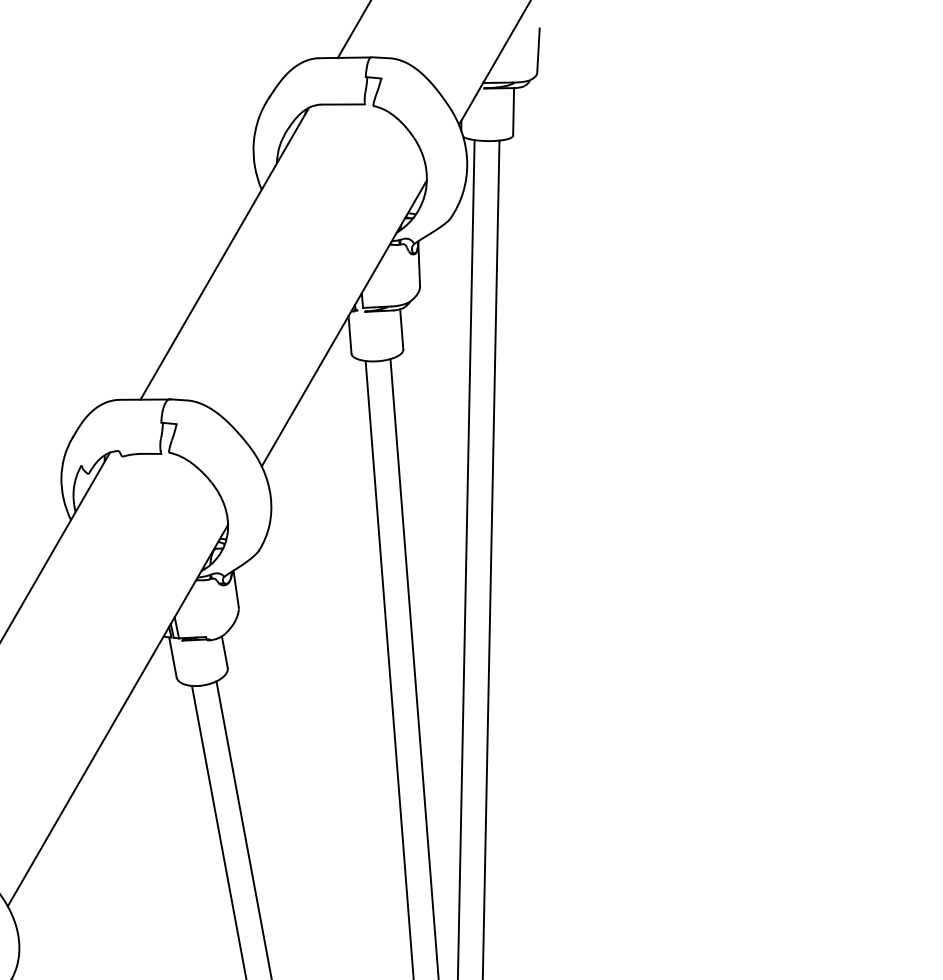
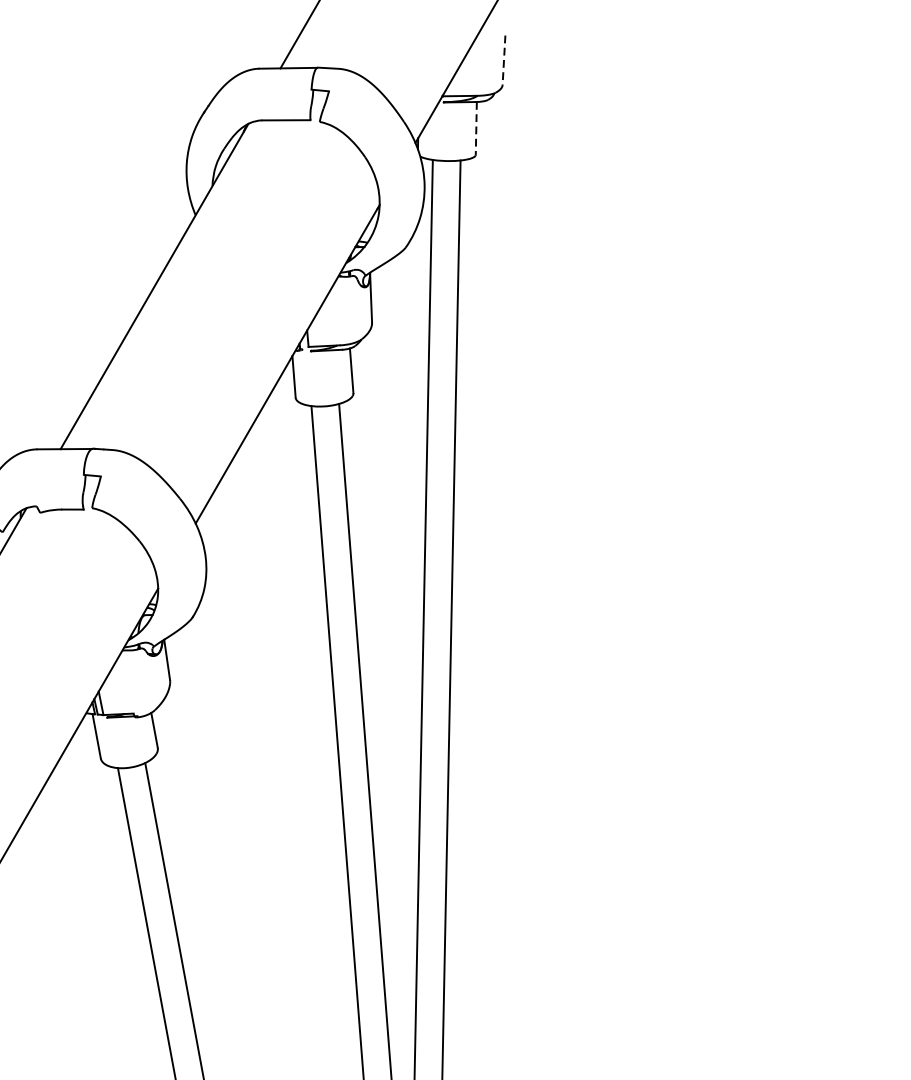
line: (538, 51) -> (504, 61), solid -> dashed
line: (513, 111) -> (476, 128), solid -> dashed

